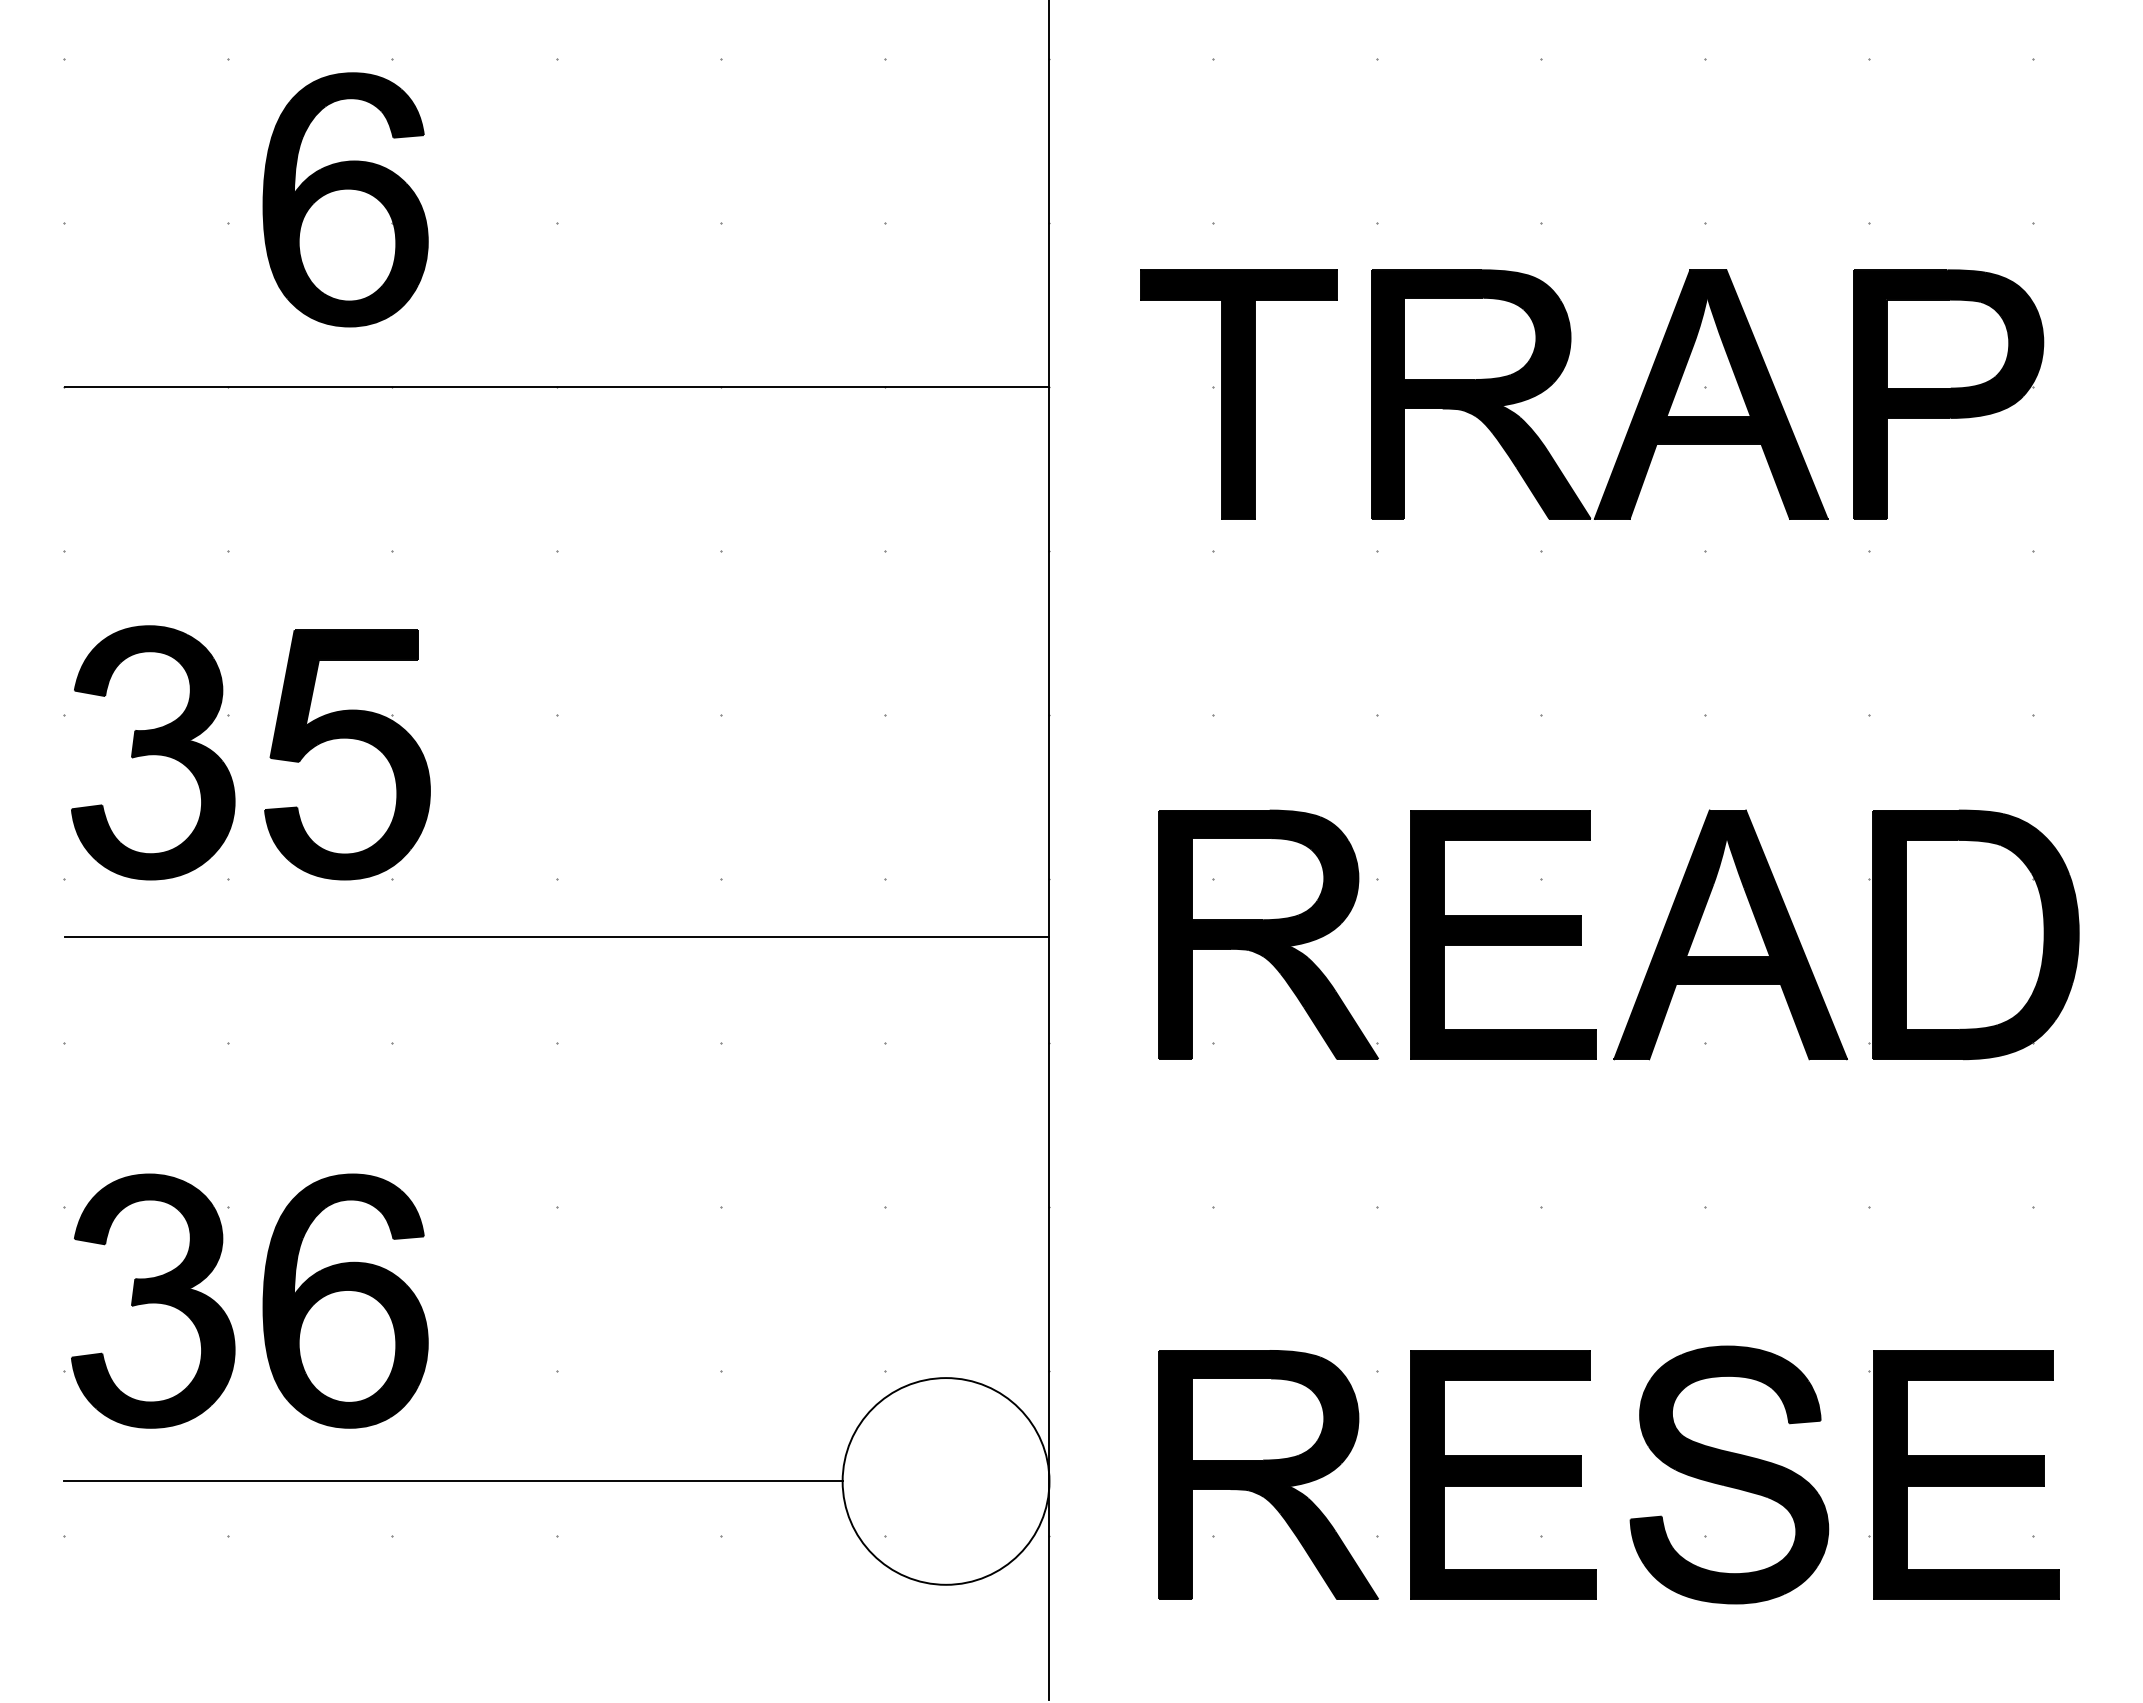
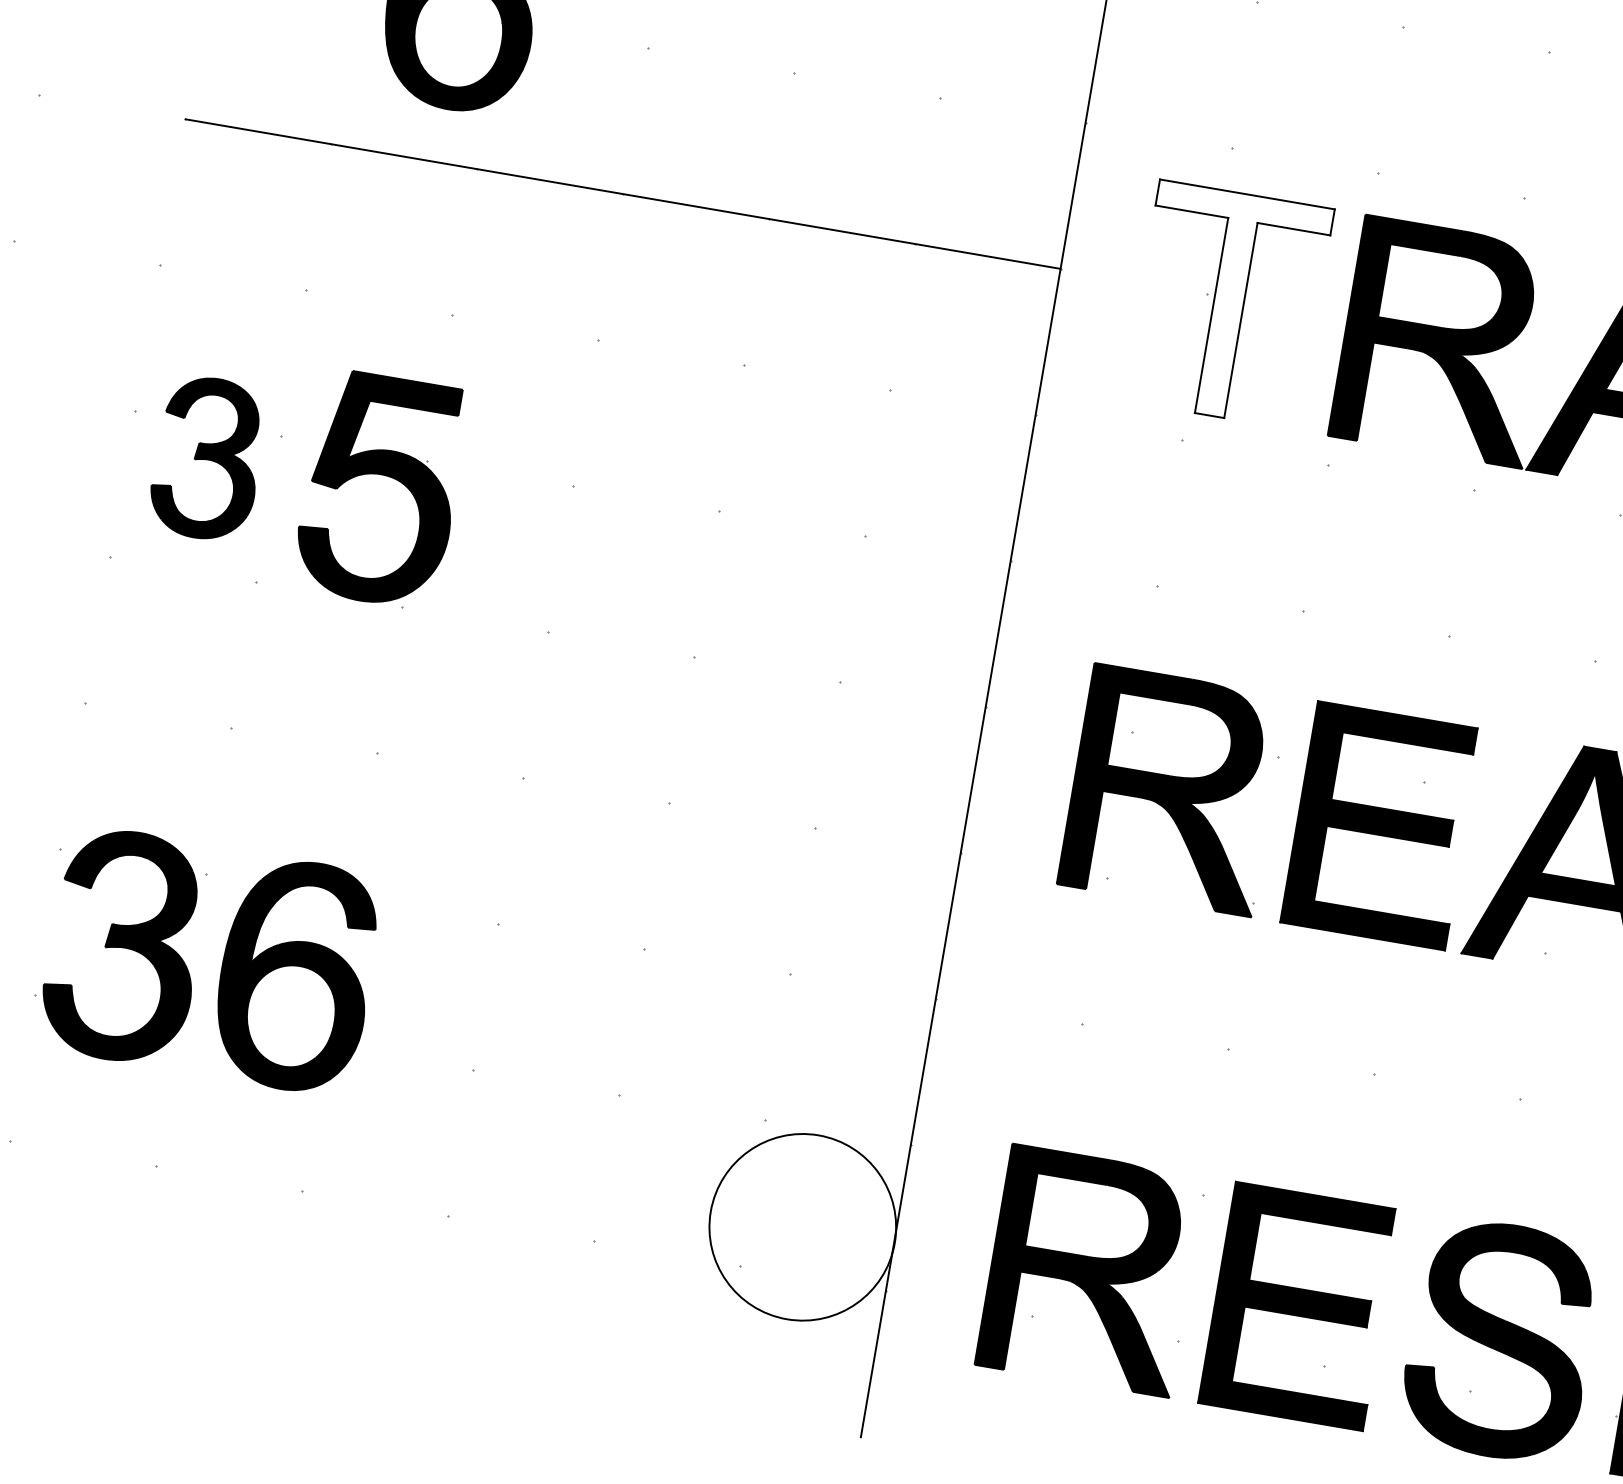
fill: (1238, 394) -> (1228, 304), removed
part: (153, 752) -> (208, 458), size x0.7
line: (556, 937) -> (538, 684), removed
line: (453, 1481) -> (364, 1152), removed

